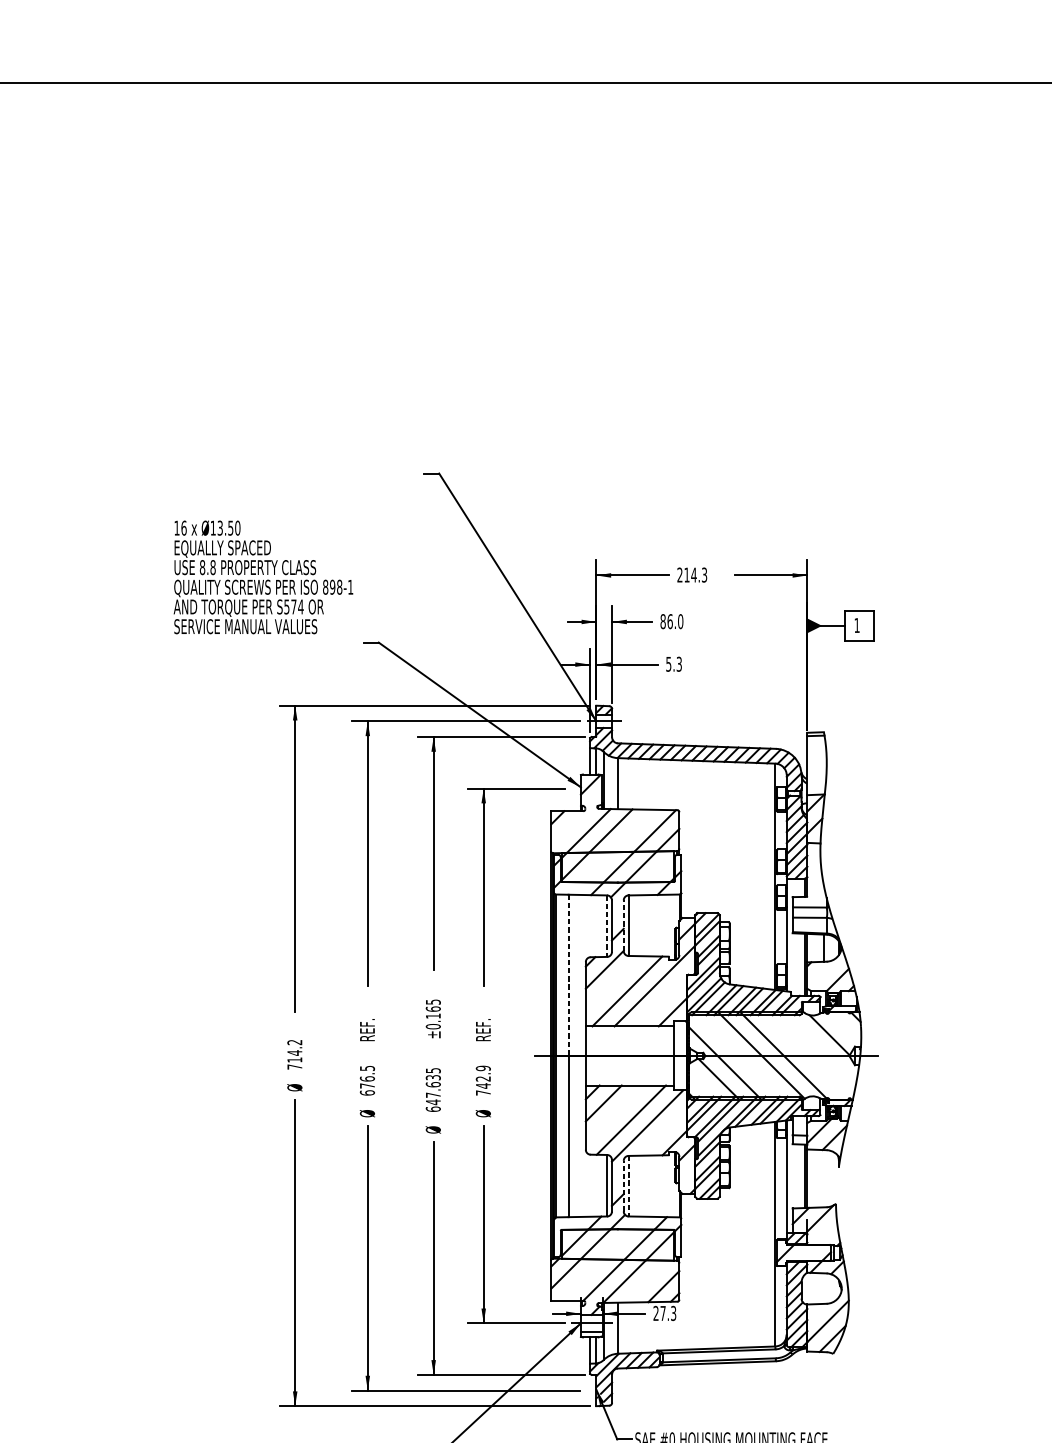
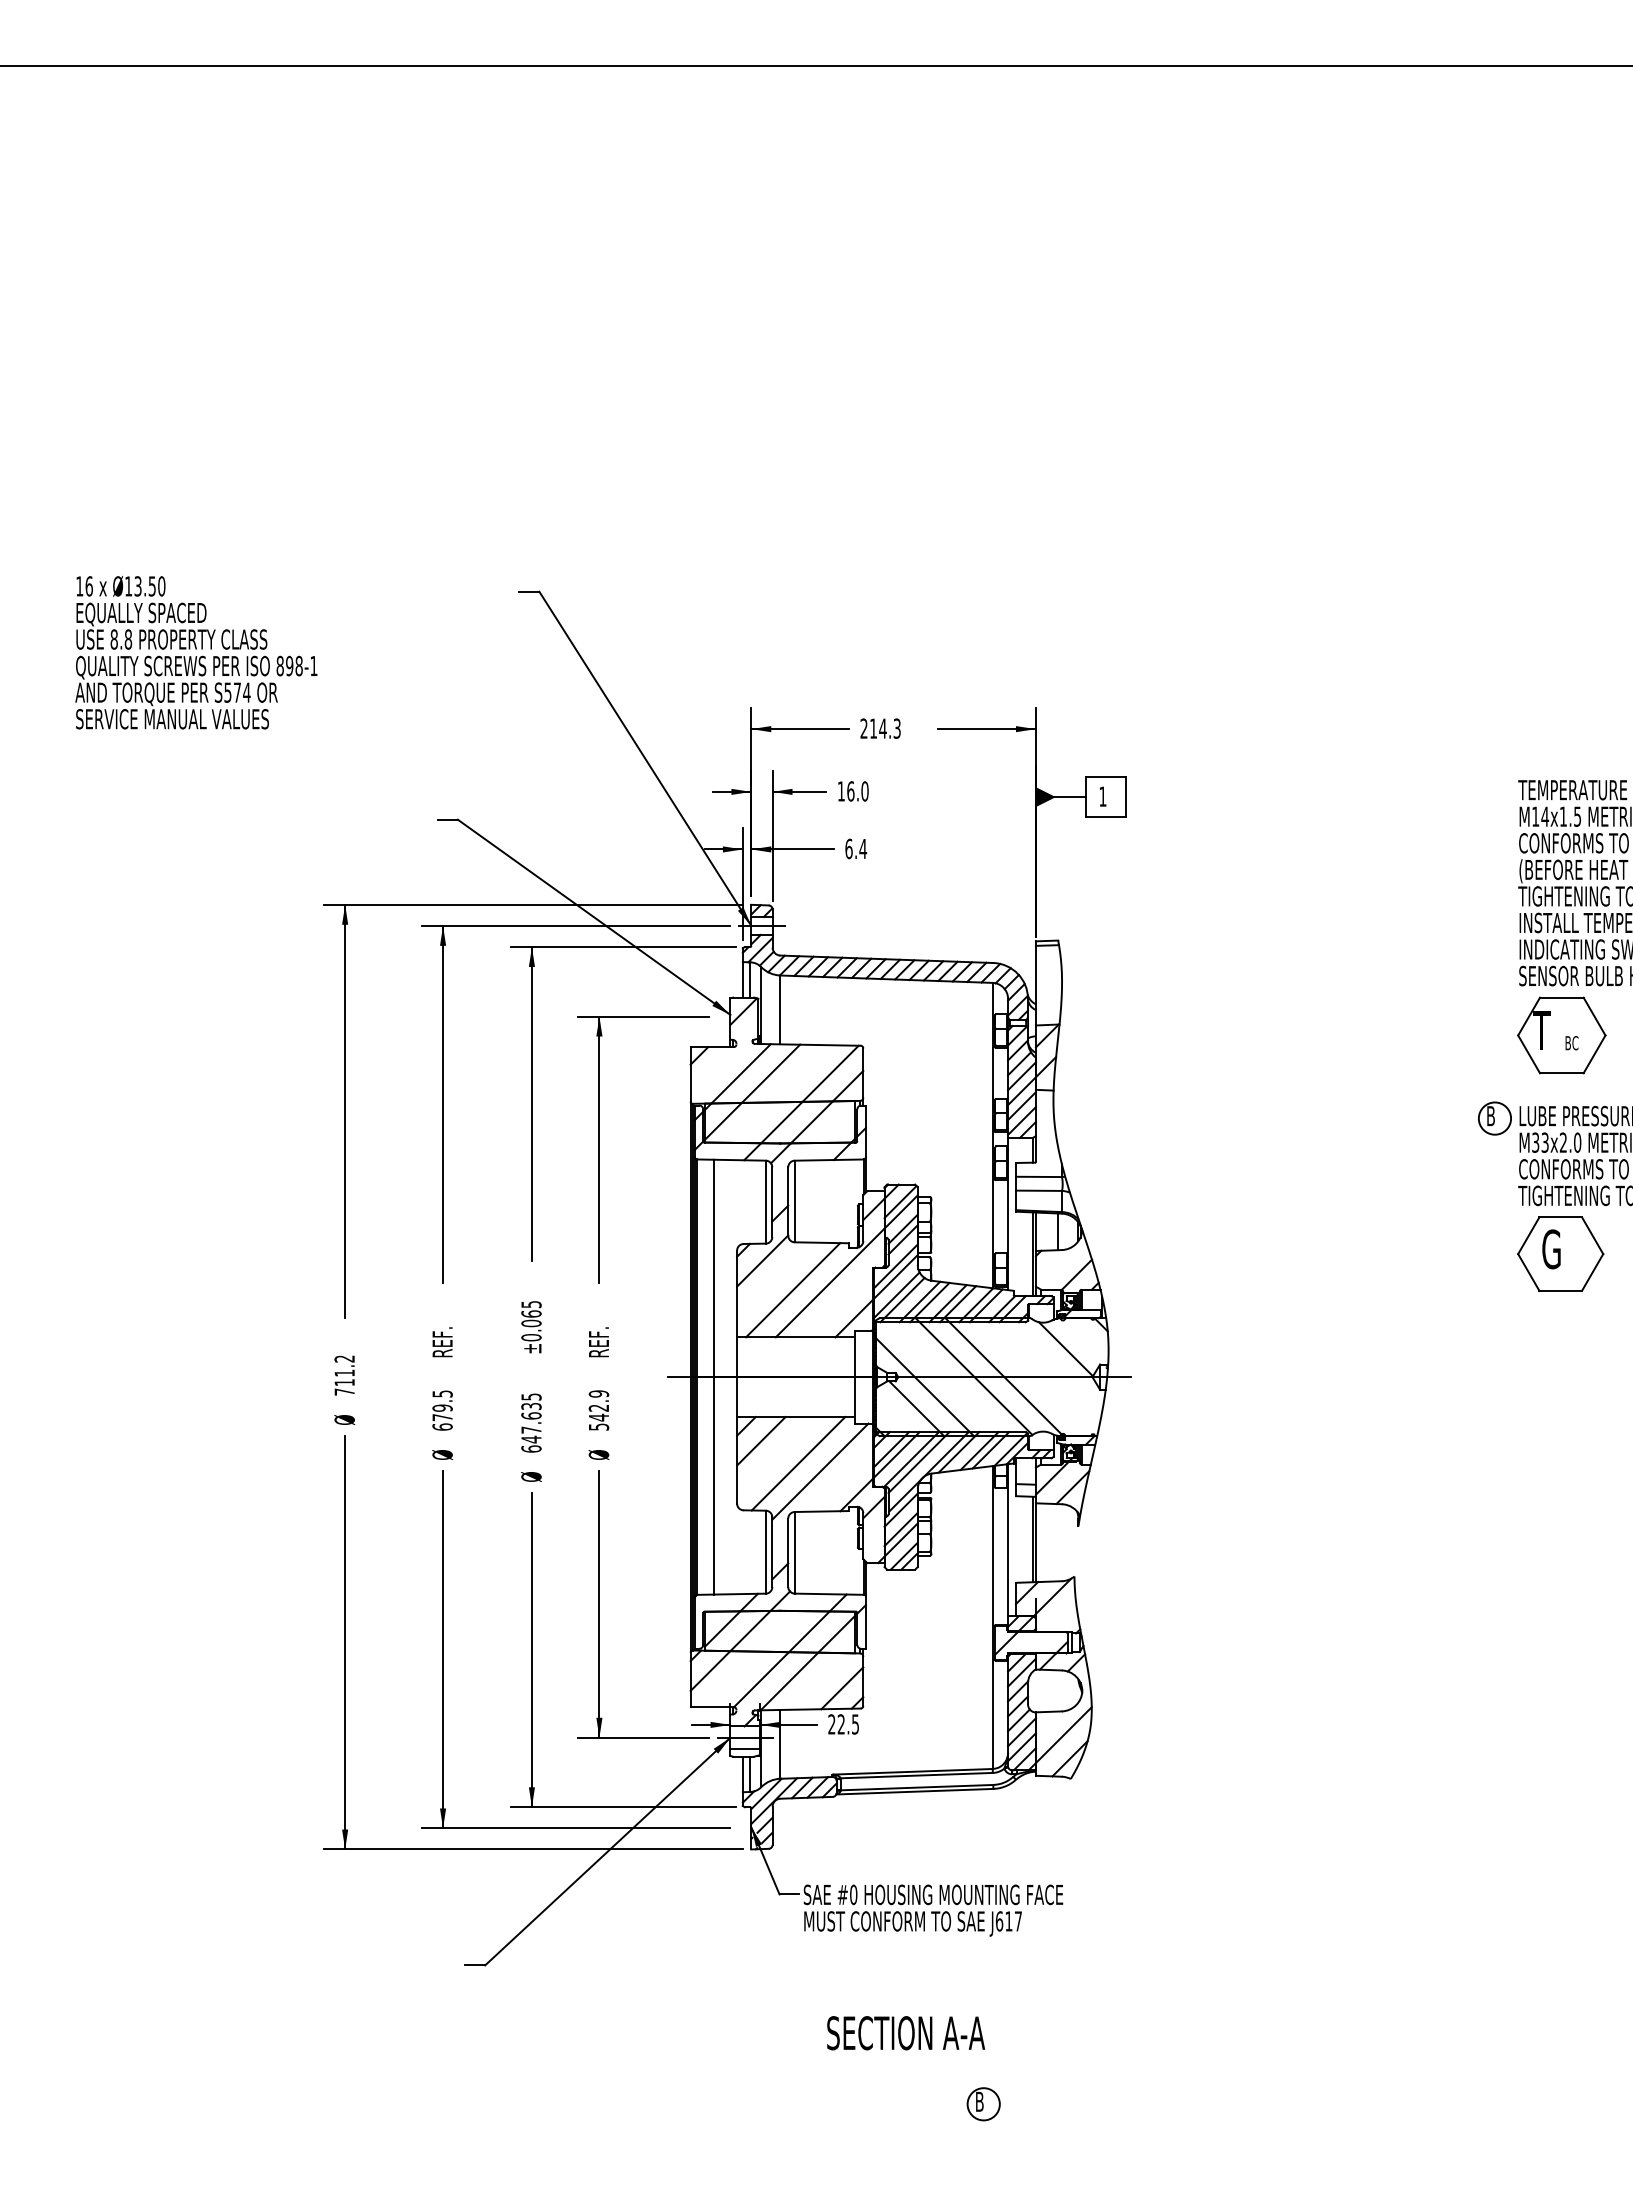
text: (263, 577) -> (196, 652), moved
text: (663, 621) -> (841, 791), 86.0 -> 16.0
text: (674, 663) -> (856, 848), 5.3 -> 6.4
line: (623, 925) -> (788, 1201), dashed -> solid
line: (606, 926) -> (765, 1202), dashed -> solid
line: (568, 975) -> (713, 1268), dashed -> solid
text: (433, 1016) -> (531, 1323), ±0.165 -> ±0.065
text: (294, 1053) -> (344, 1373), 714.2 -> 711.2
text: (367, 1078) -> (442, 1407), 676.5 -> 679.5
text: (483, 1092) -> (599, 1426), 742.9 -> 542.9
line: (623, 1185) -> (788, 1552), dashed -> solid
line: (628, 1185) -> (794, 1552), dashed -> solid
text: (668, 1313) -> (848, 1724), 27.3 -> 22.5

